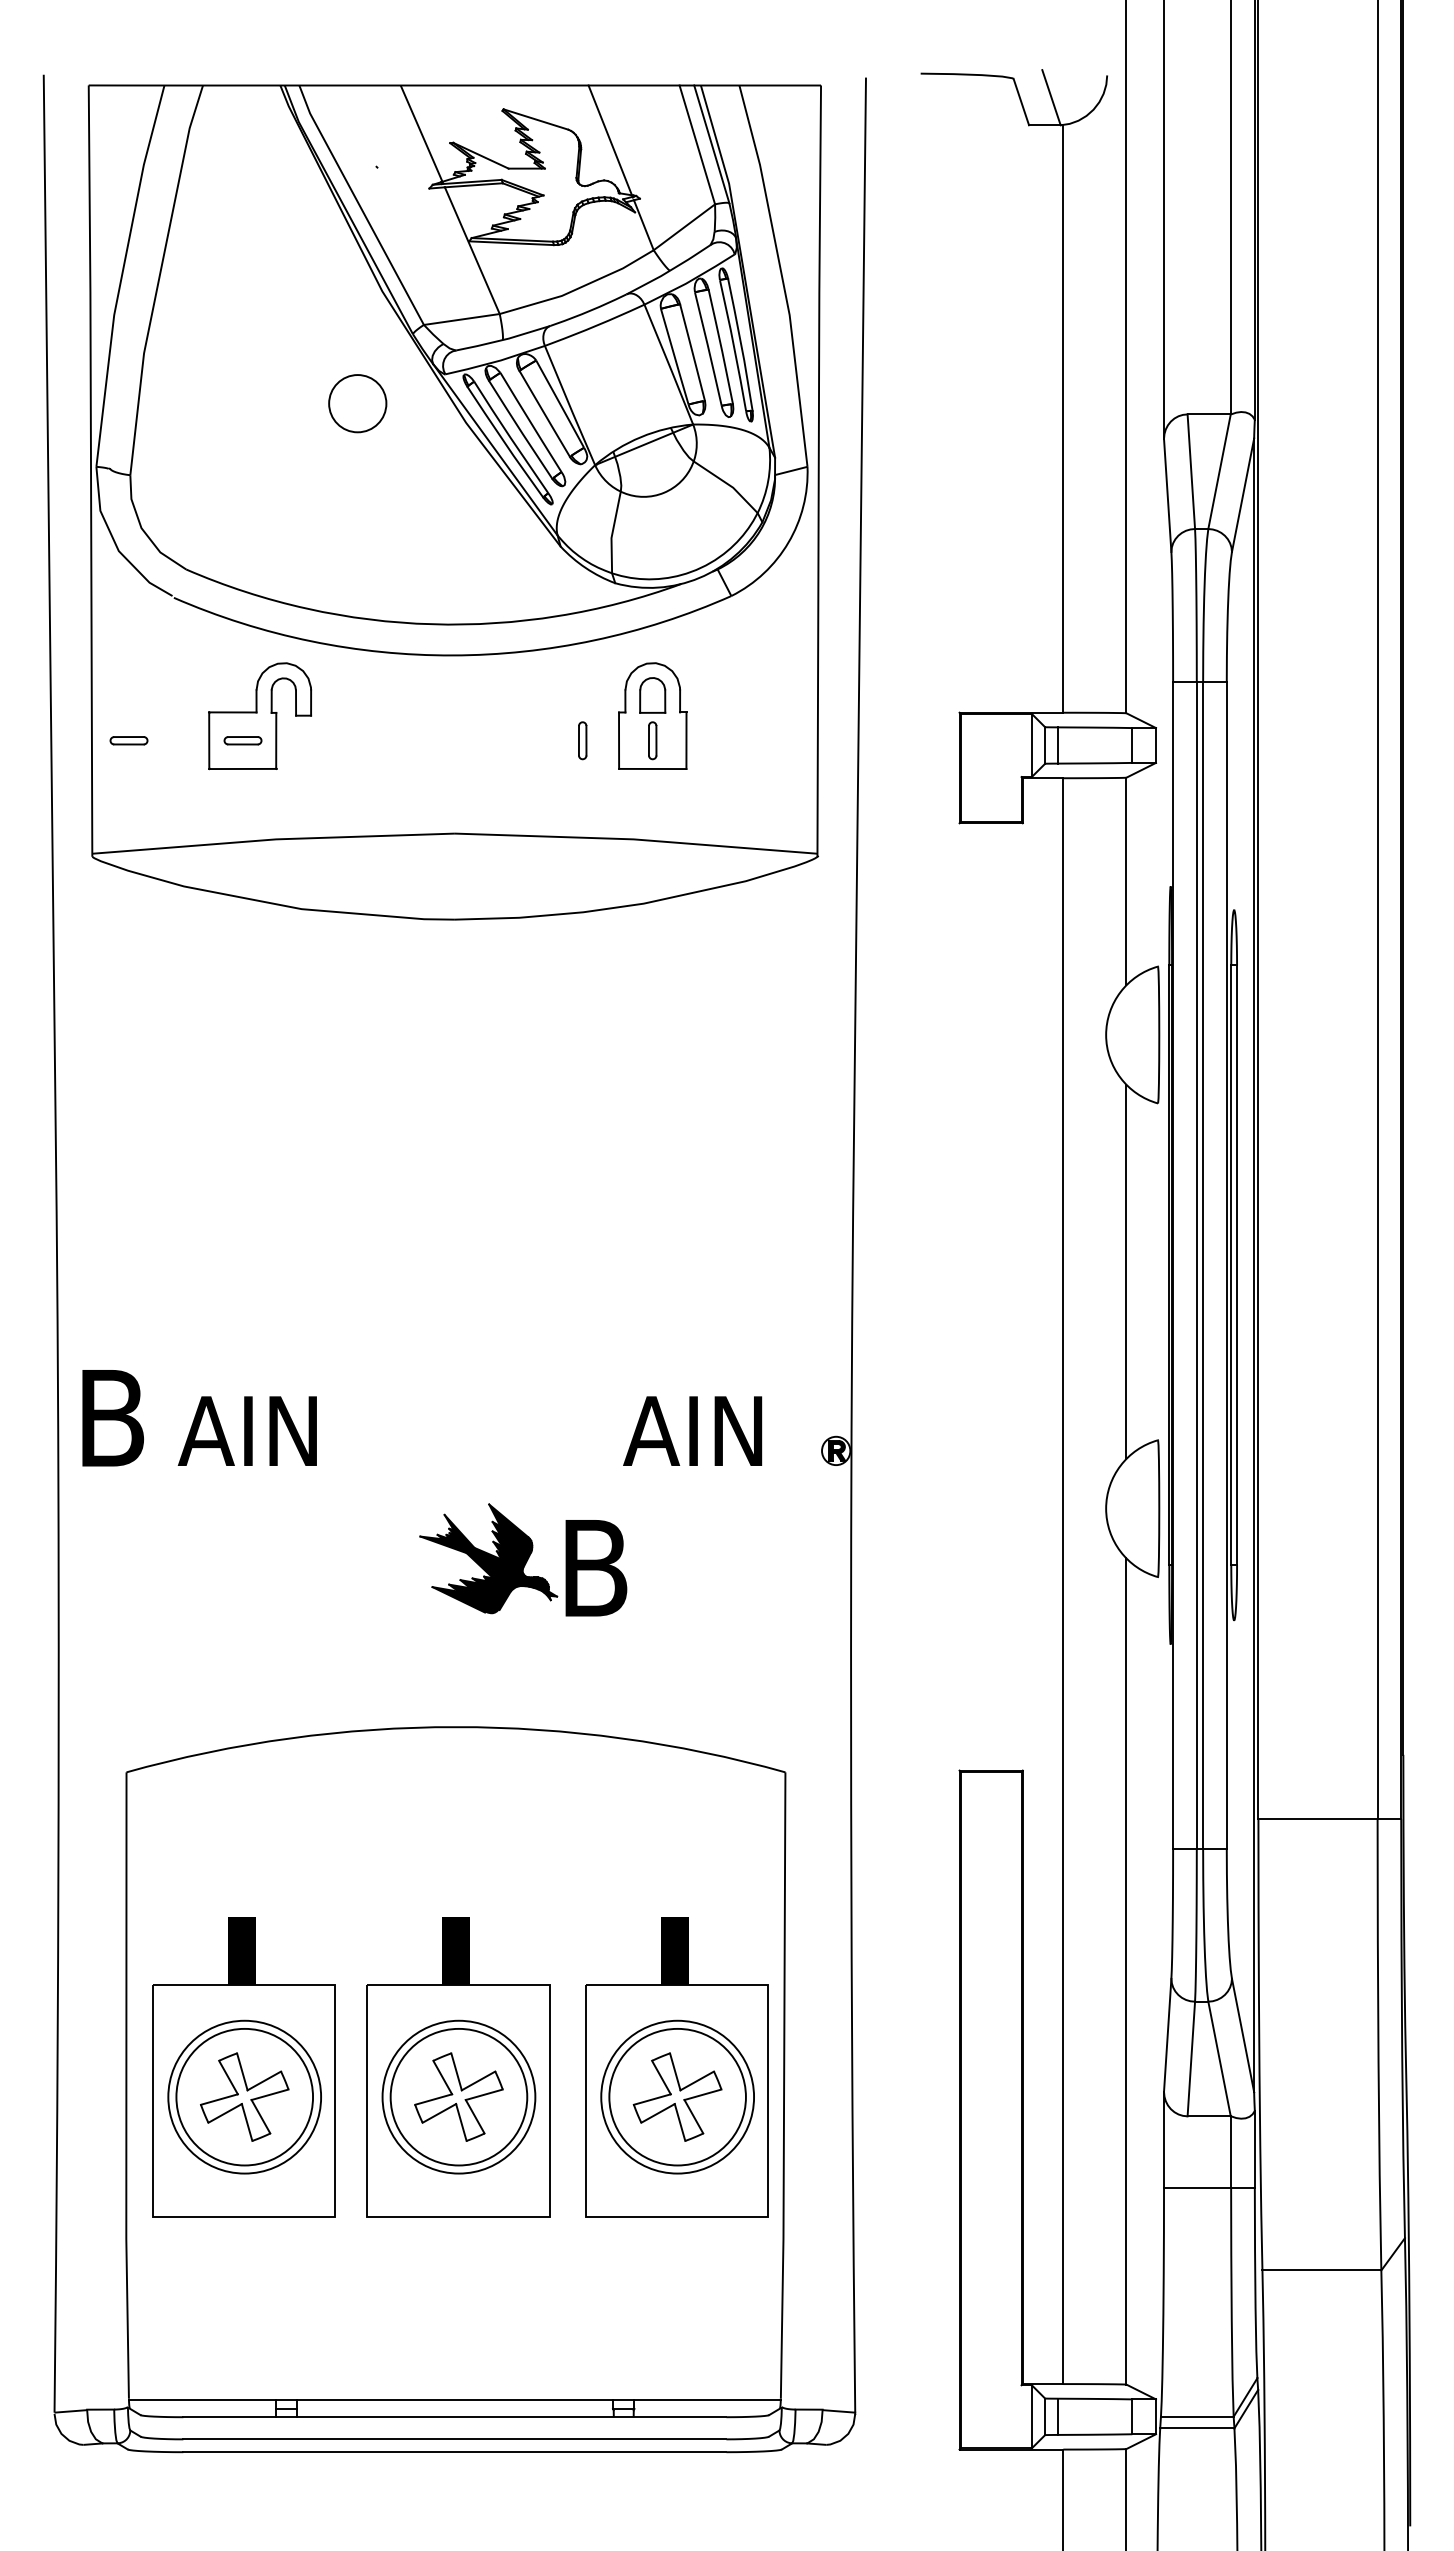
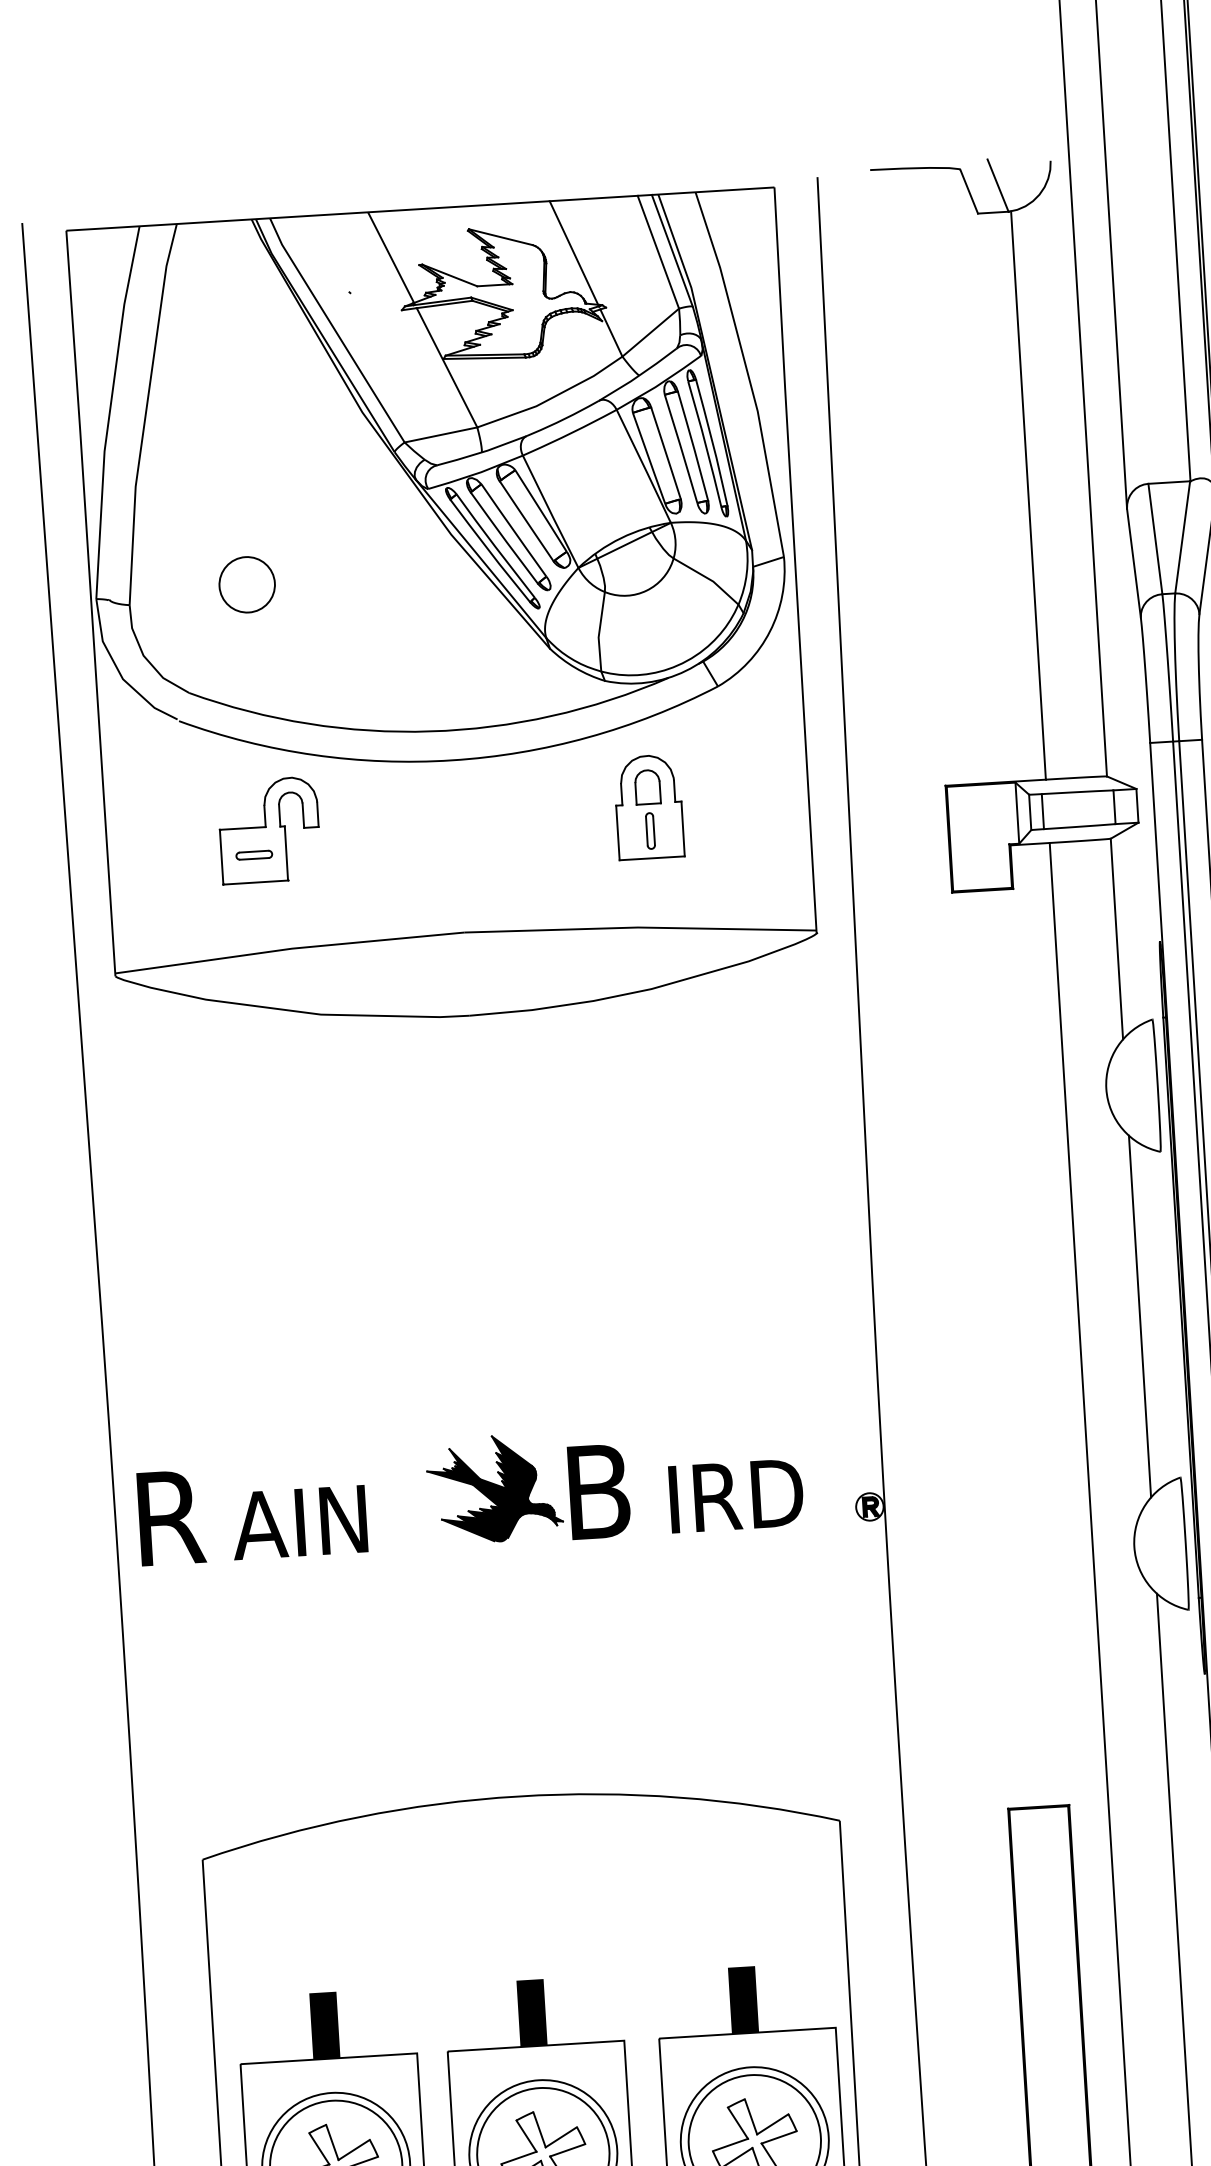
circle: (357, 403) -> (246, 584), moved
part: (128, 740) -> (143, 861), removed
part: (582, 740) -> (582, 834), removed
text: (121, 1418) -> (176, 1517), B -> R
text: (695, 1430) -> (732, 1495), AIN -> IRD
part: (523, 1559) -> (528, 1487), moved

